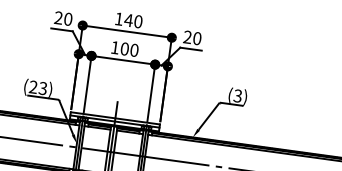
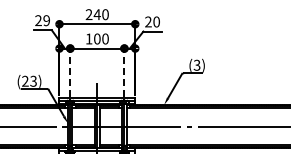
text: (118, 18) -> (88, 14), 140 -> 240
text: (68, 19) -> (46, 20), 20 -> 29
line: (87, 84) -> (70, 72), solid -> dashed
line: (151, 92) -> (124, 72), solid -> dashed

